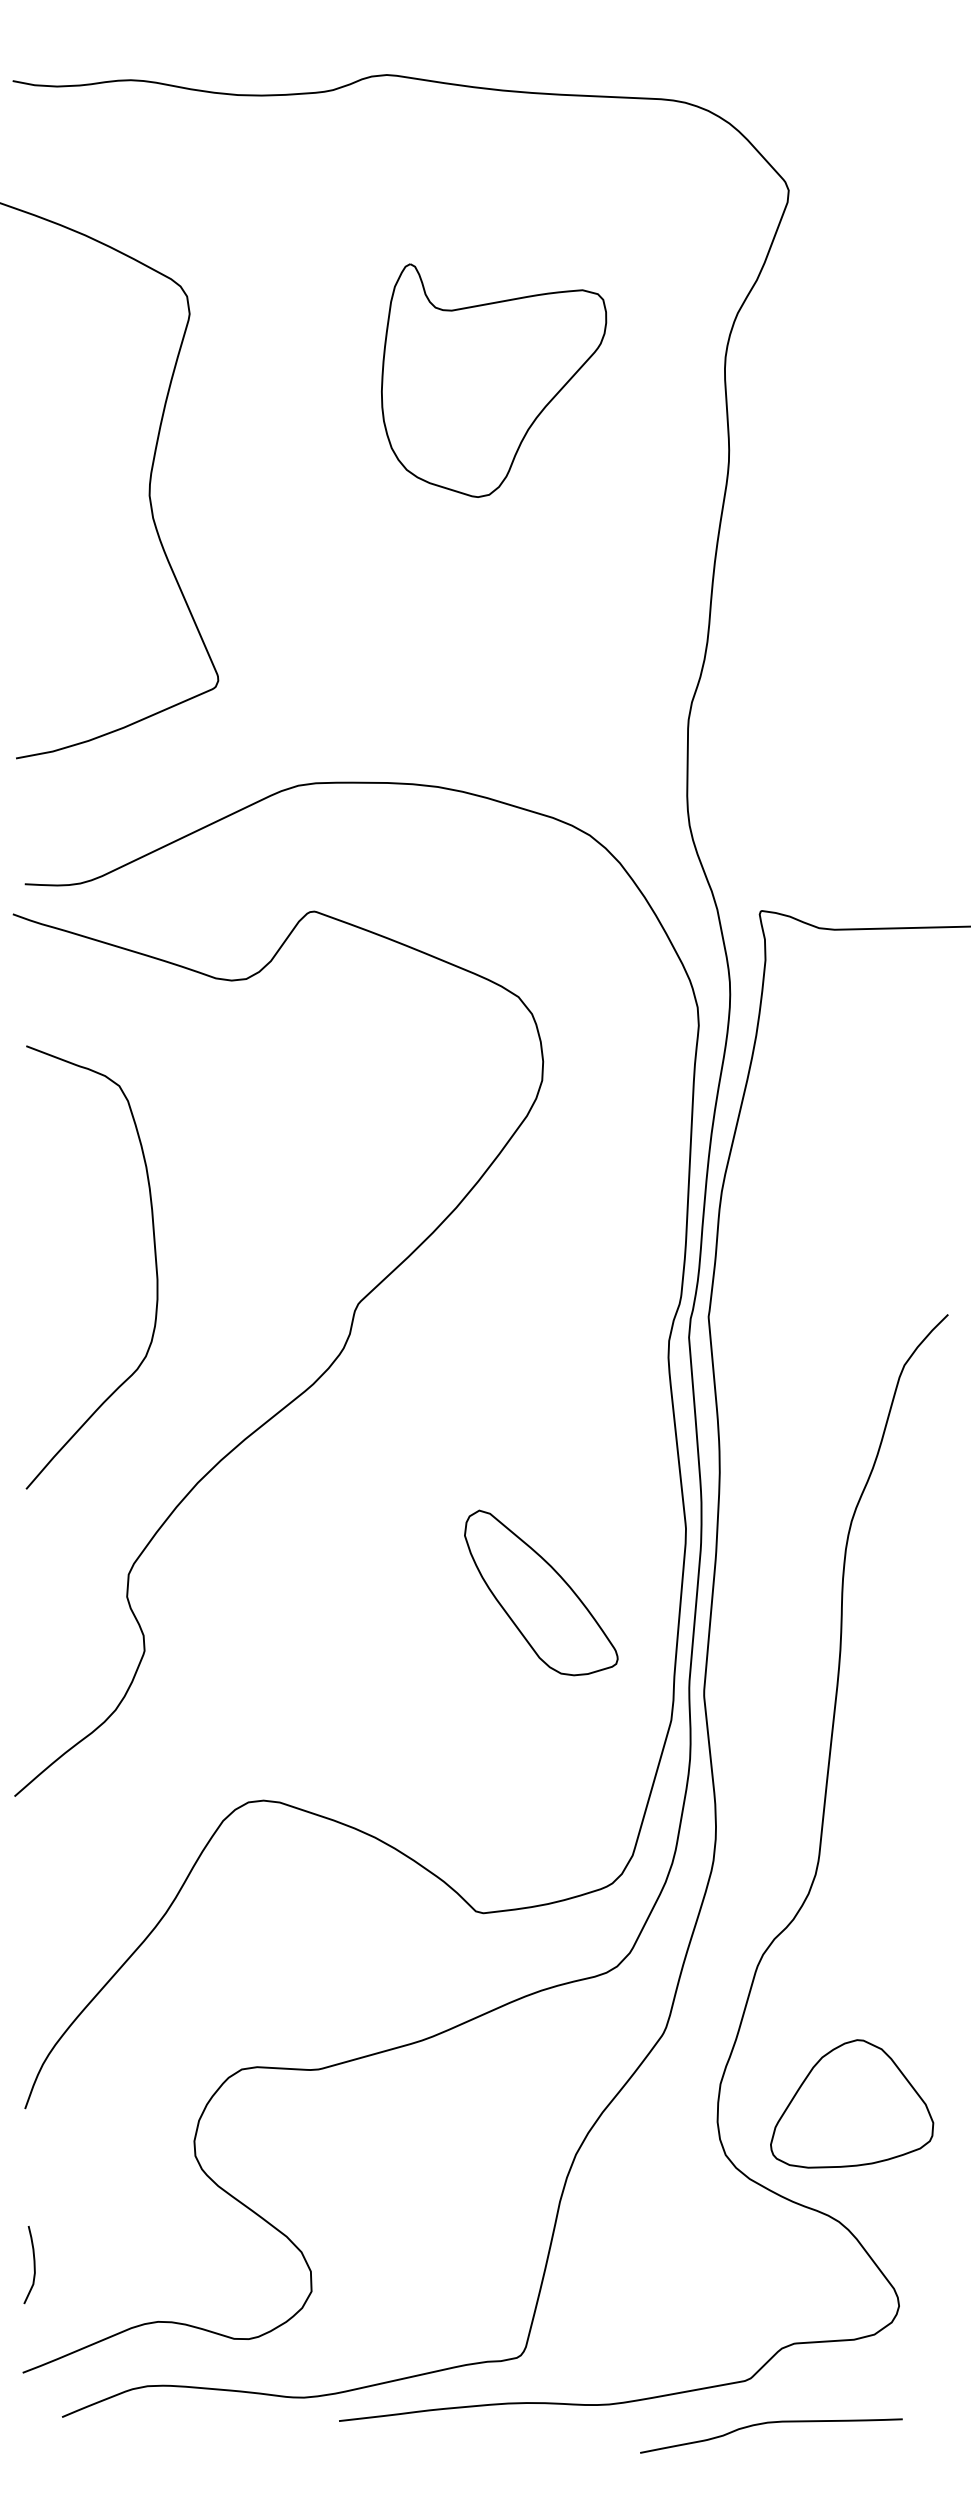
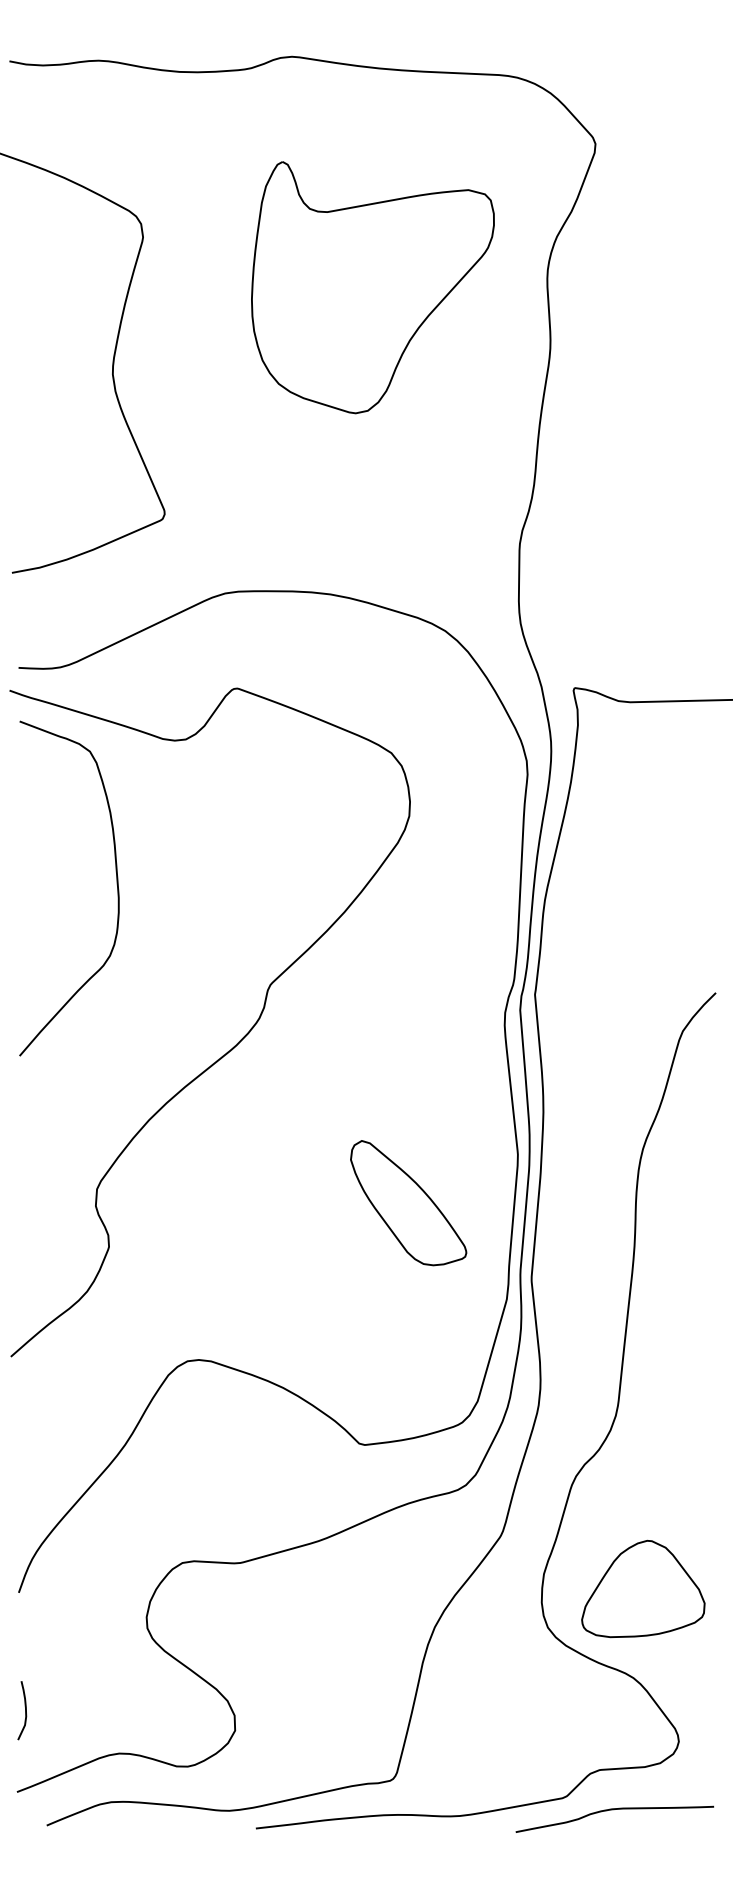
part: (493, 380) -> (372, 287), size x1.43
curve: (154, 1257) -> (116, 881), moved
curve: (771, 2423) -> (614, 1809), moved

